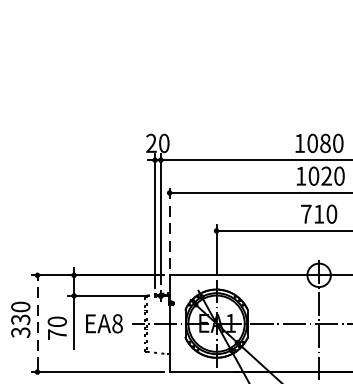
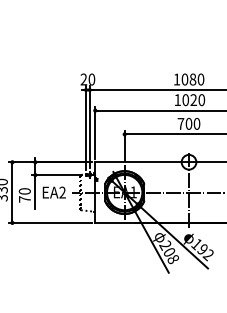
text: (318, 213) -> (188, 123), 710 -> 700
line: (169, 227) -> (95, 132), dashed -> solid
line: (37, 323) -> (12, 192), dashed -> solid
text: (117, 323) -> (62, 192), EA8 -> EA2

